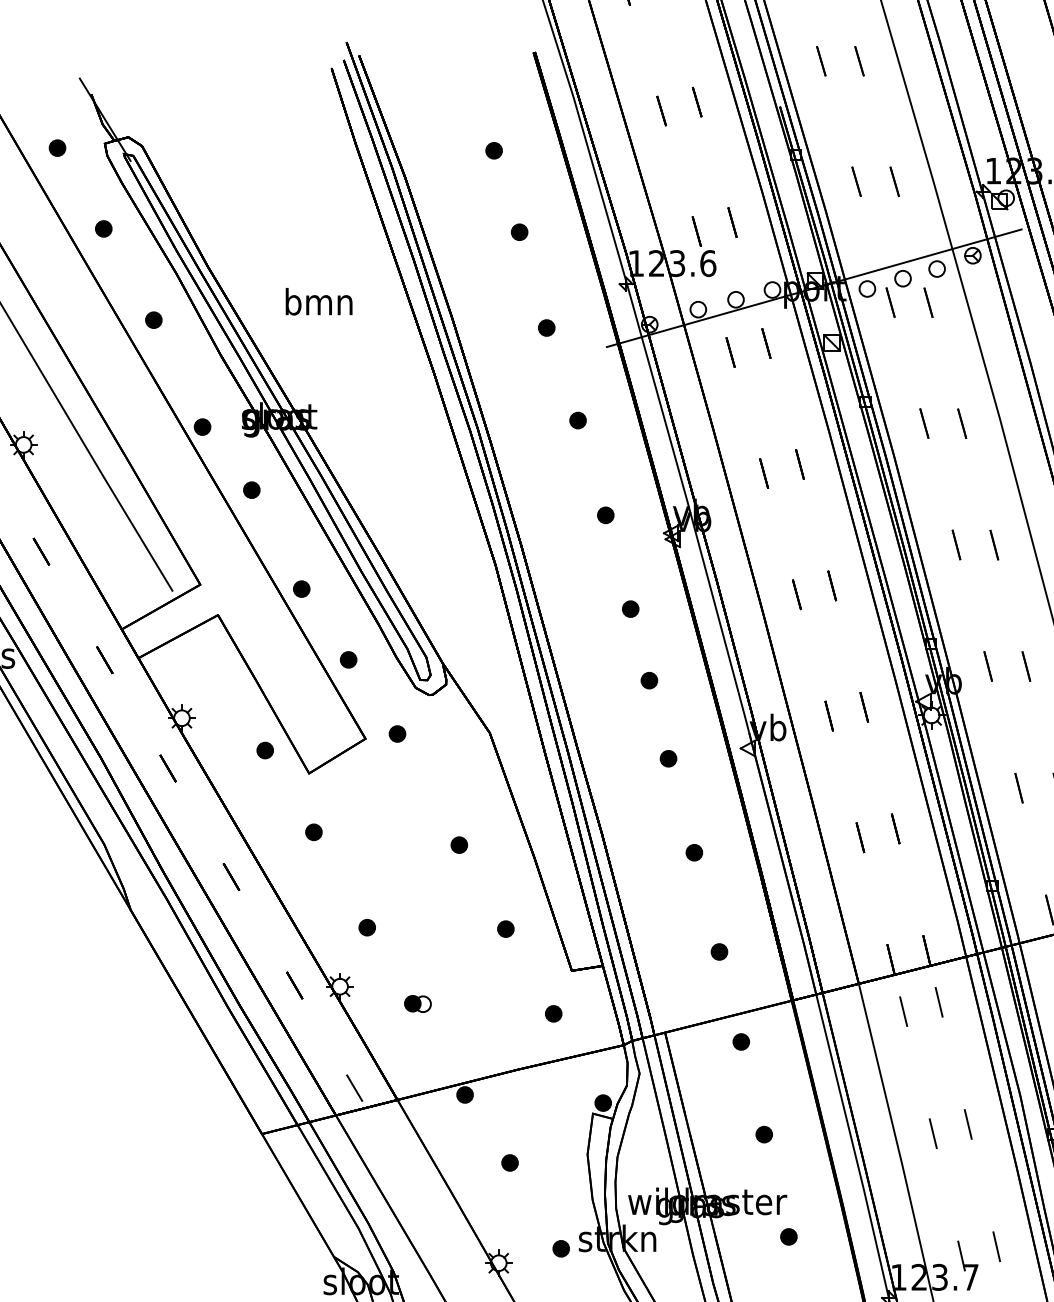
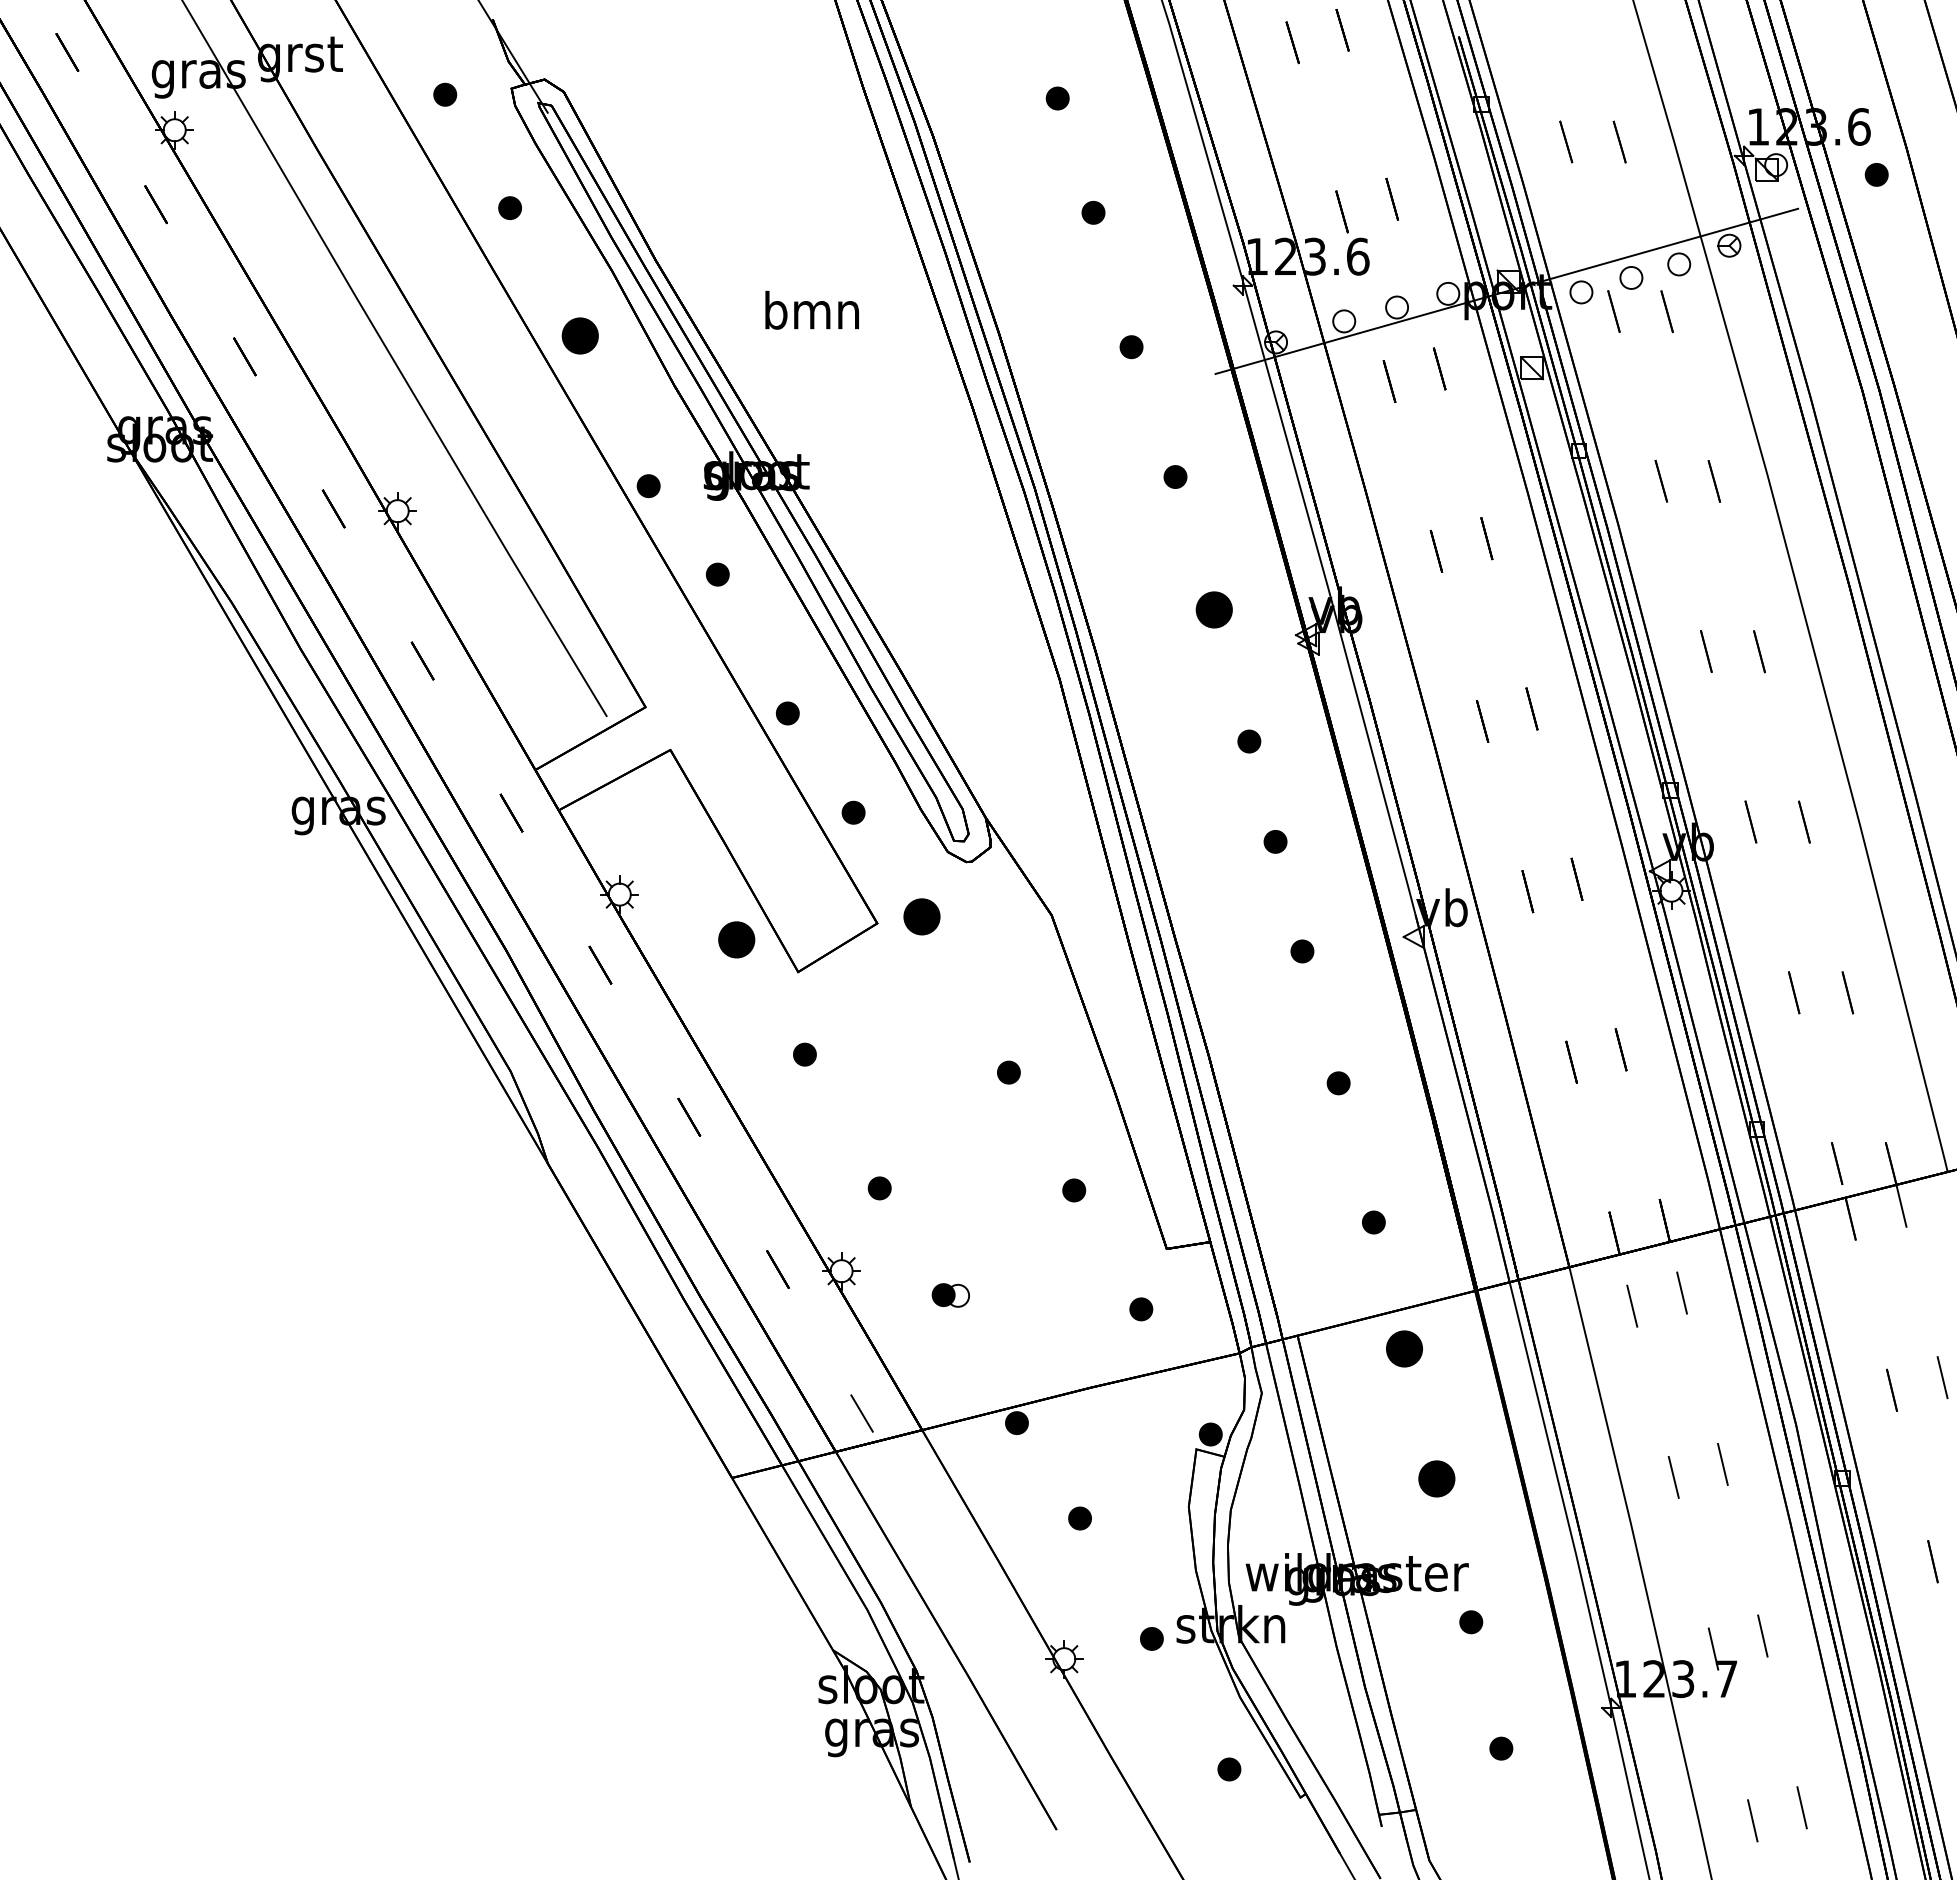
part: (153, 320) -> (580, 336), size x1.6
part: (605, 515) -> (1214, 609), size x1.6
part: (397, 733) -> (922, 916), size x1.6
part: (265, 750) -> (736, 939), size x1.6
part: (741, 1041) -> (1404, 1348), size x1.6
part: (764, 1134) -> (1436, 1478), size x1.6

